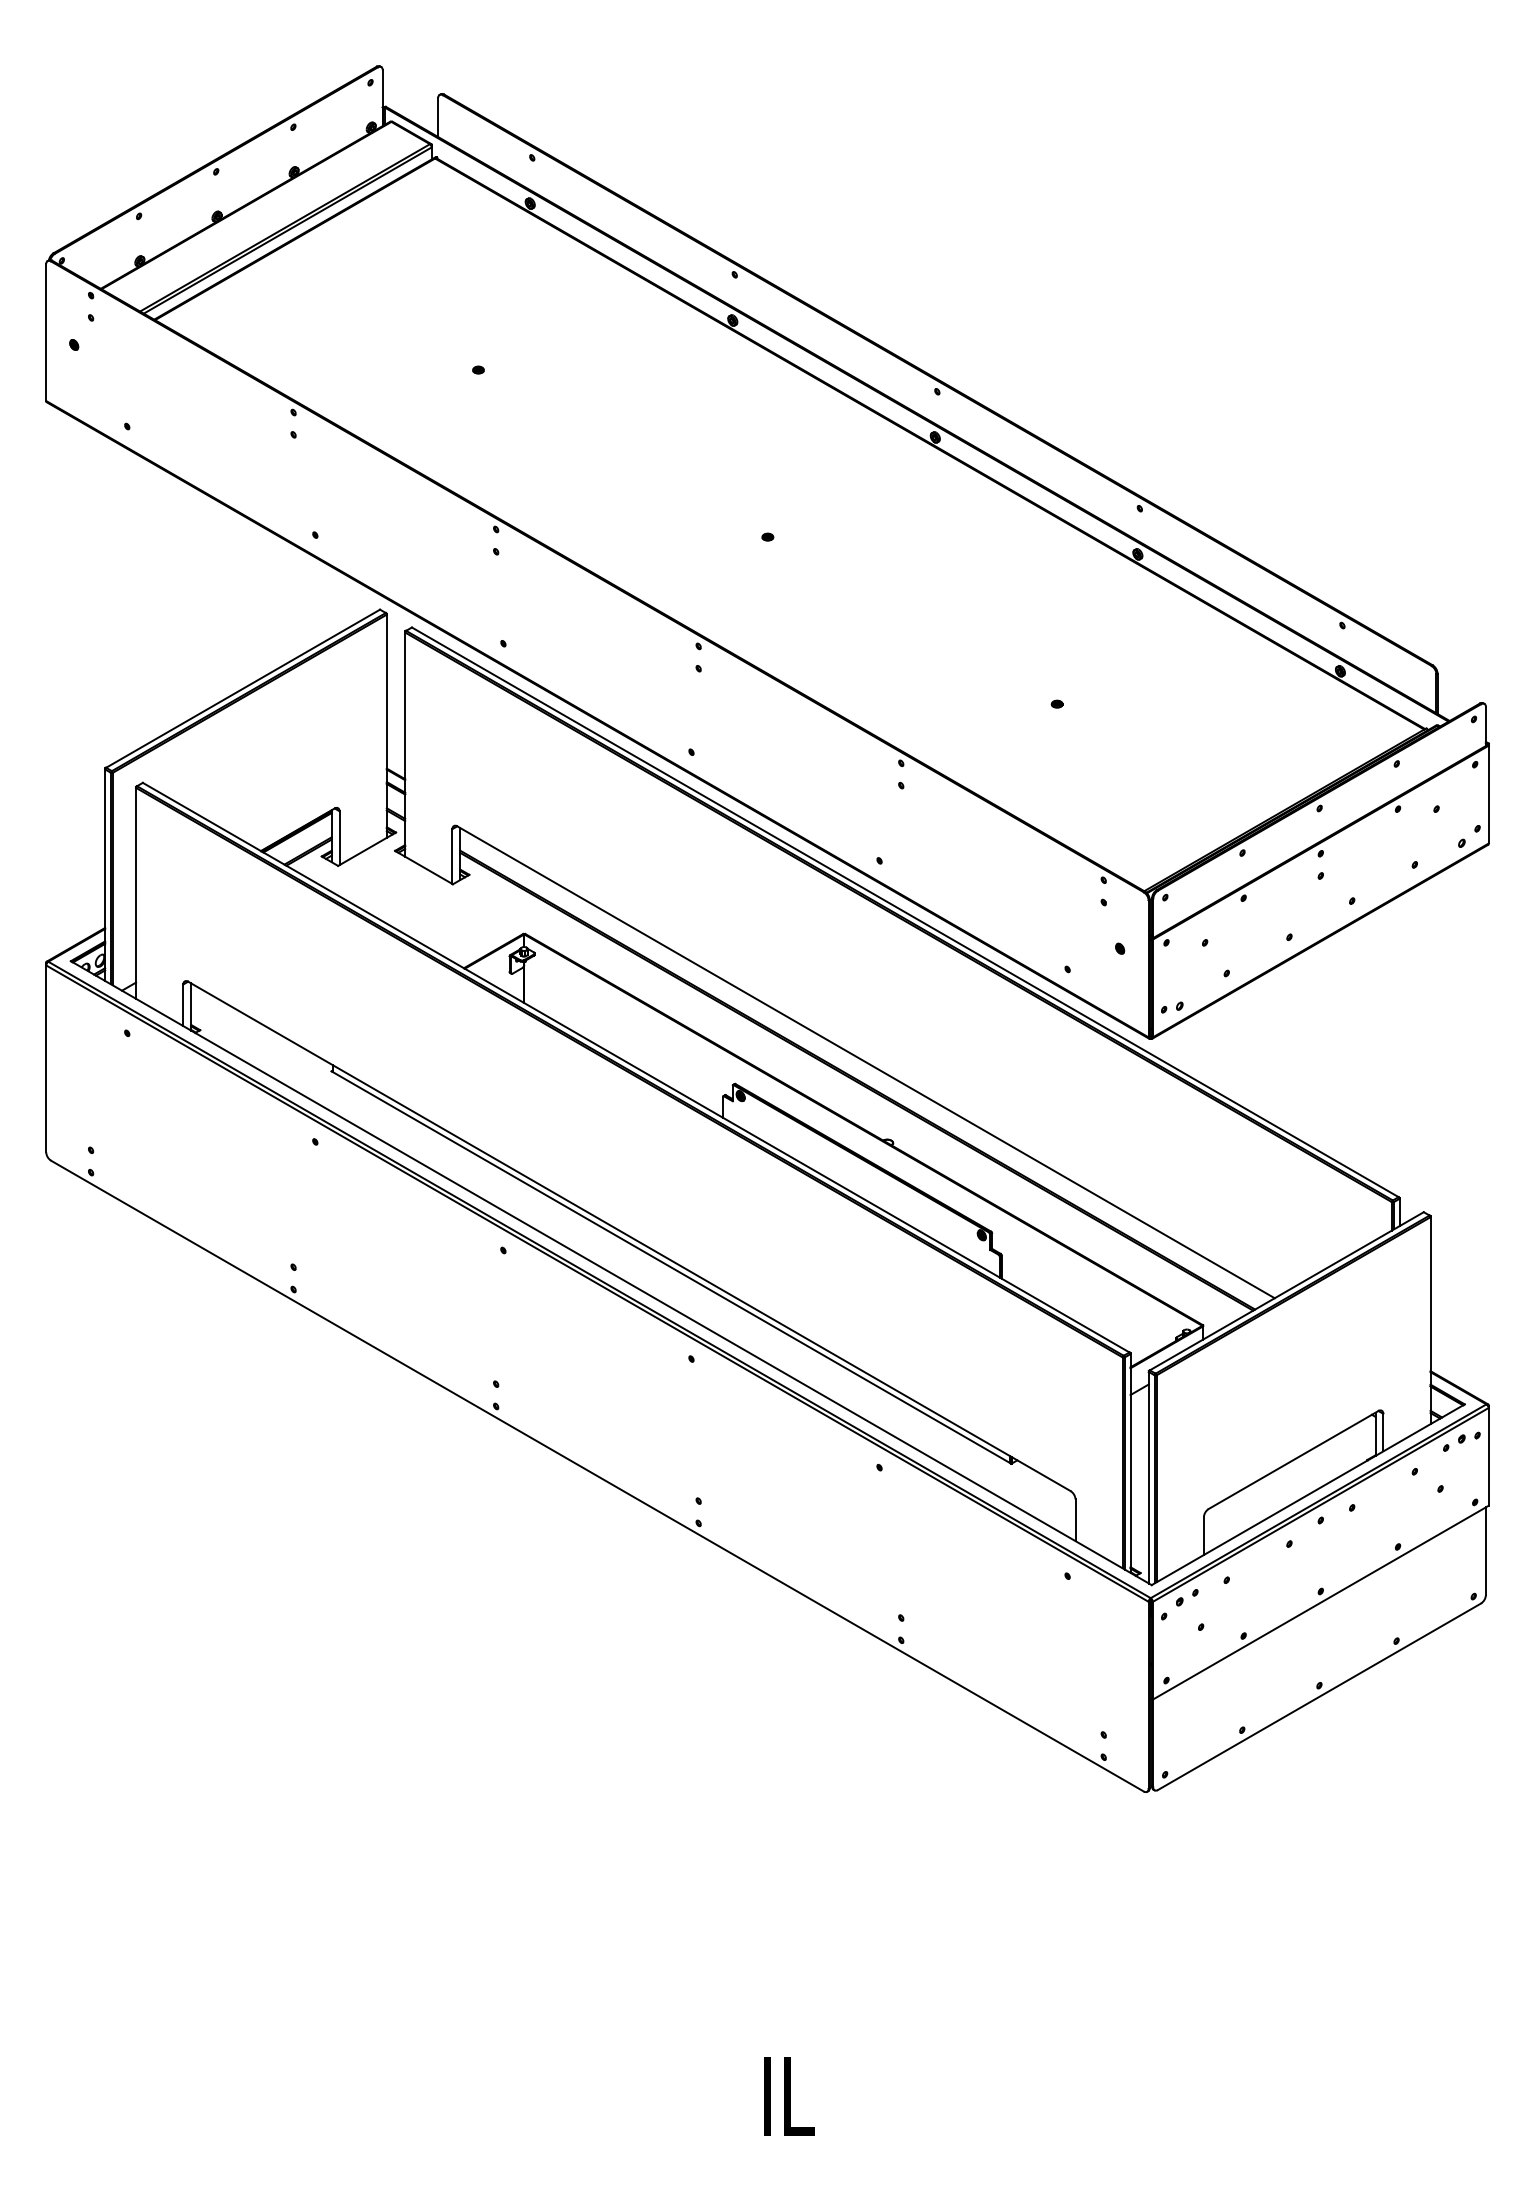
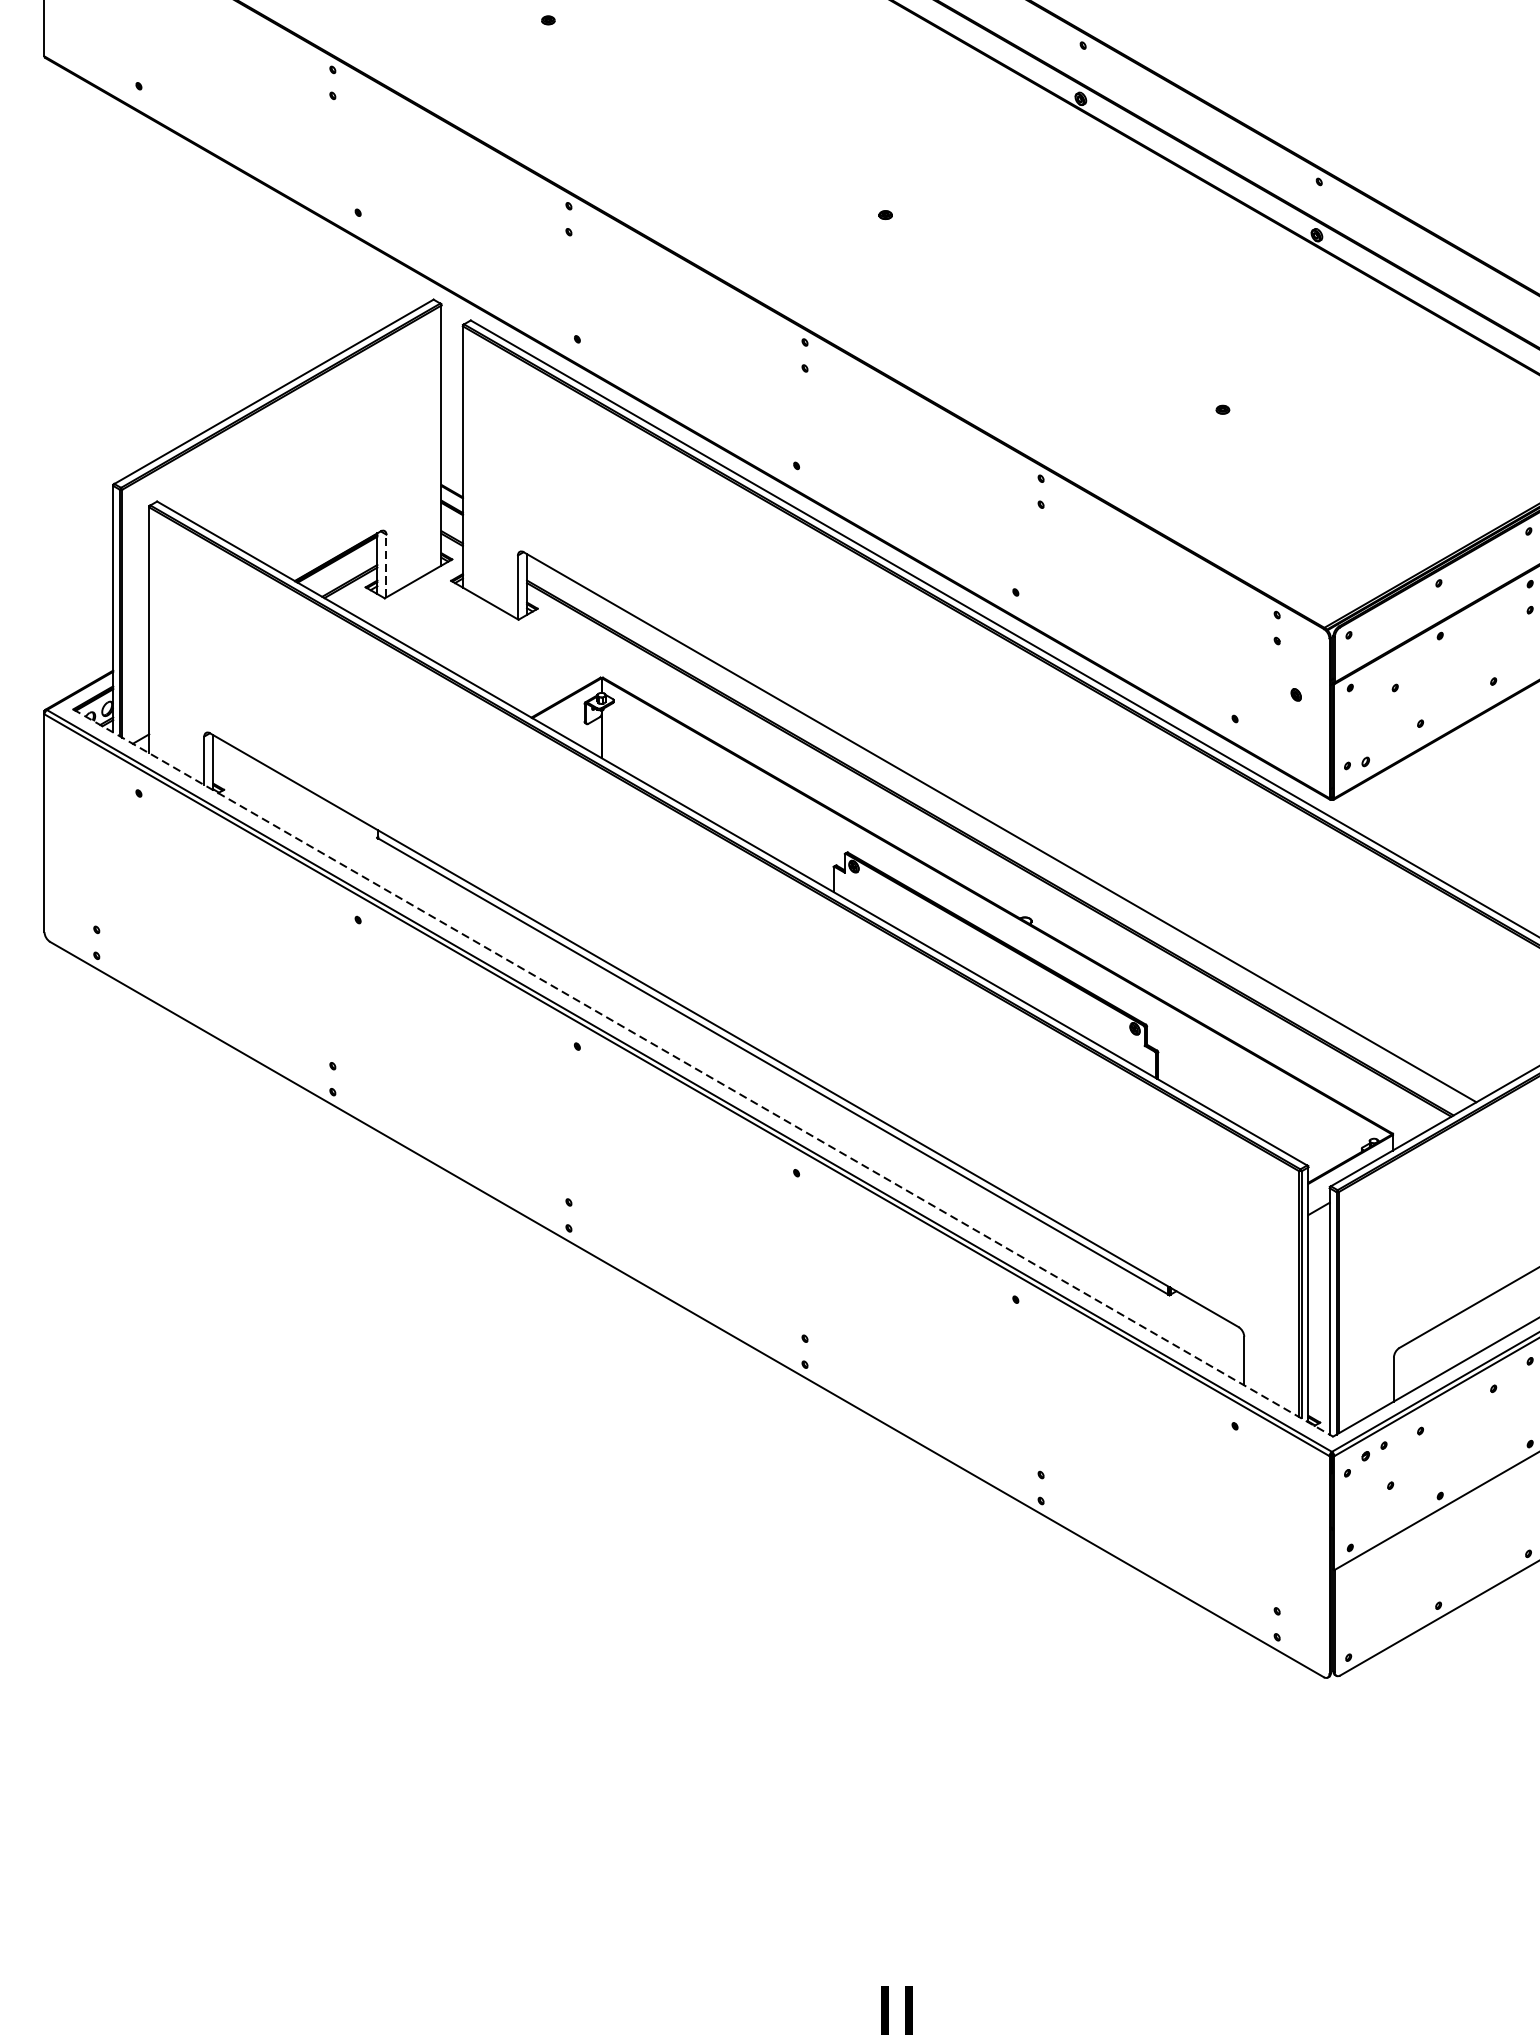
line: (339, 838) -> (386, 566), solid -> dashed
line: (611, 1273) -> (703, 1073), solid -> dashed

